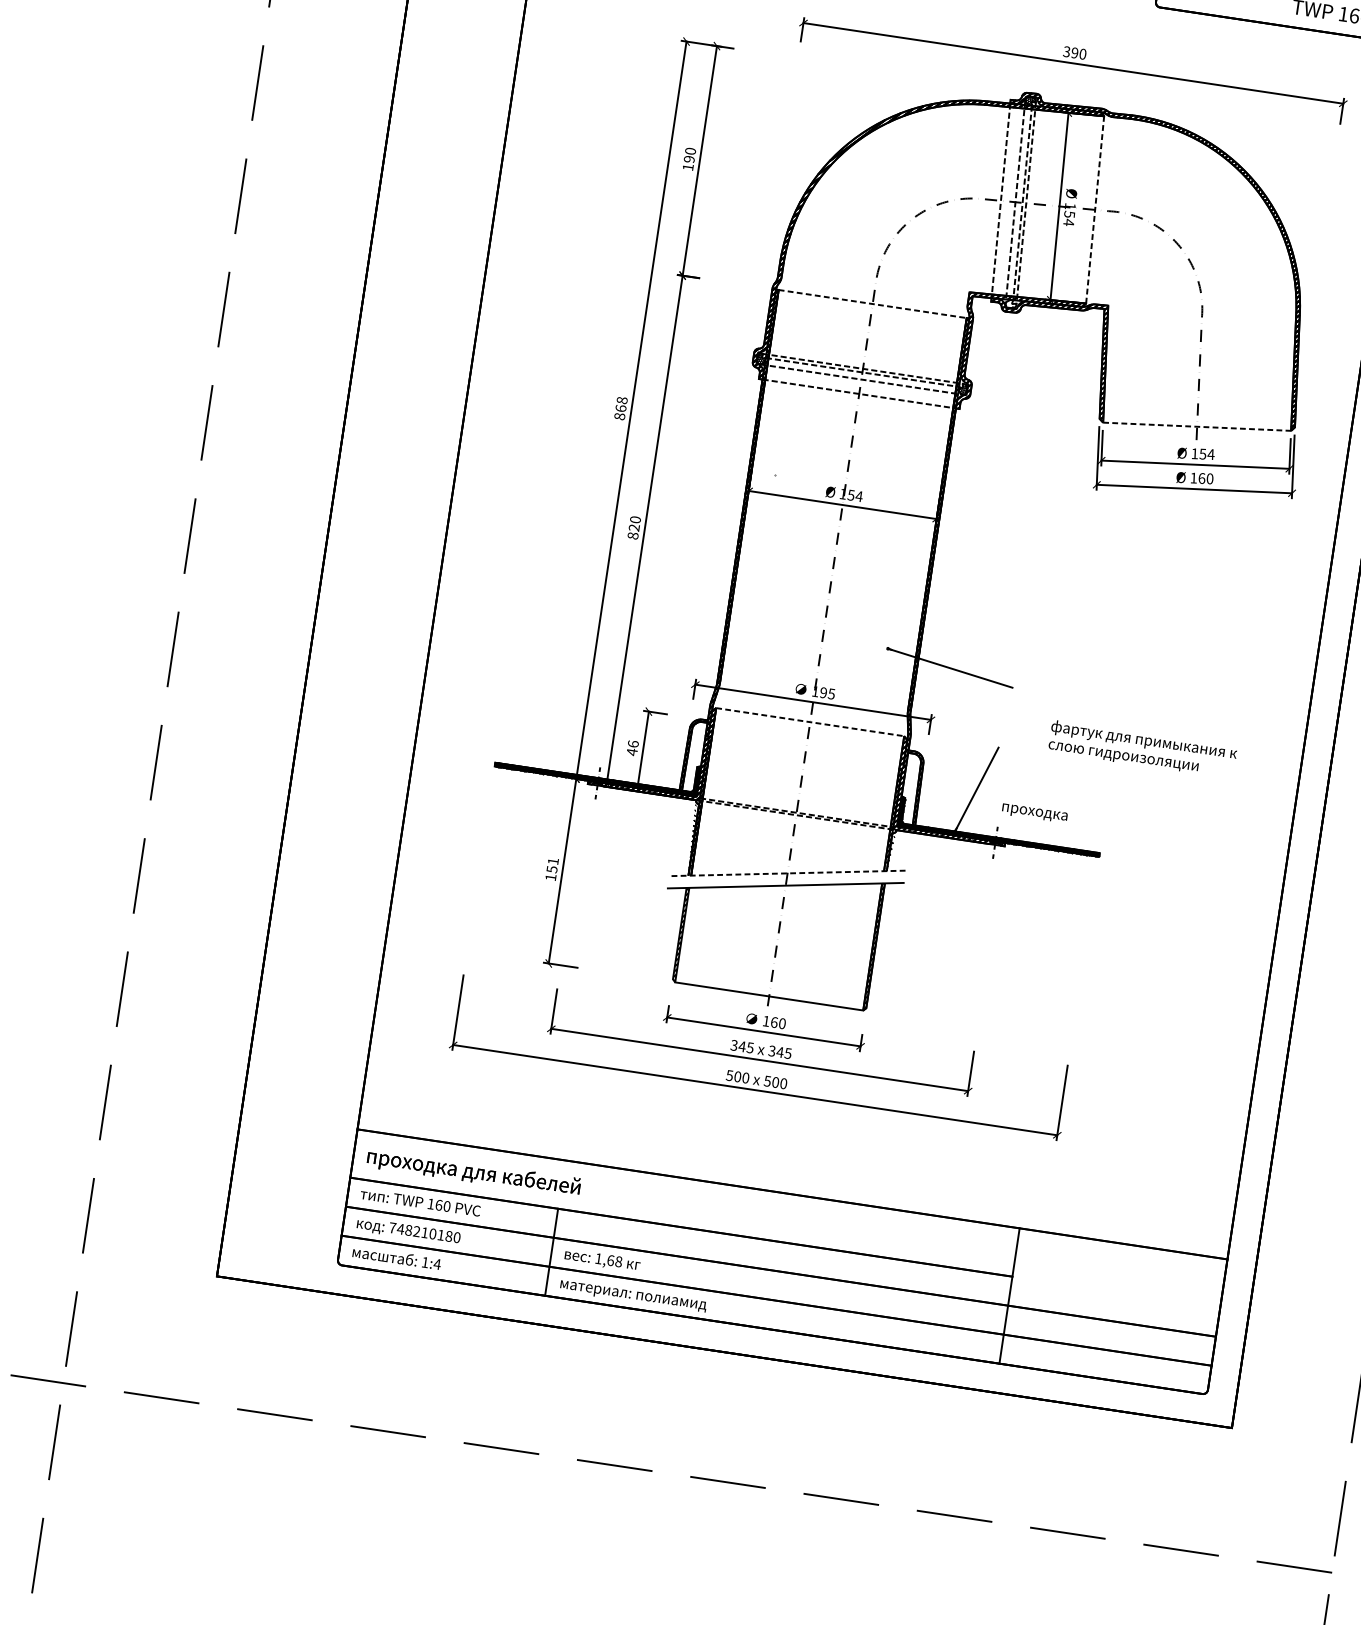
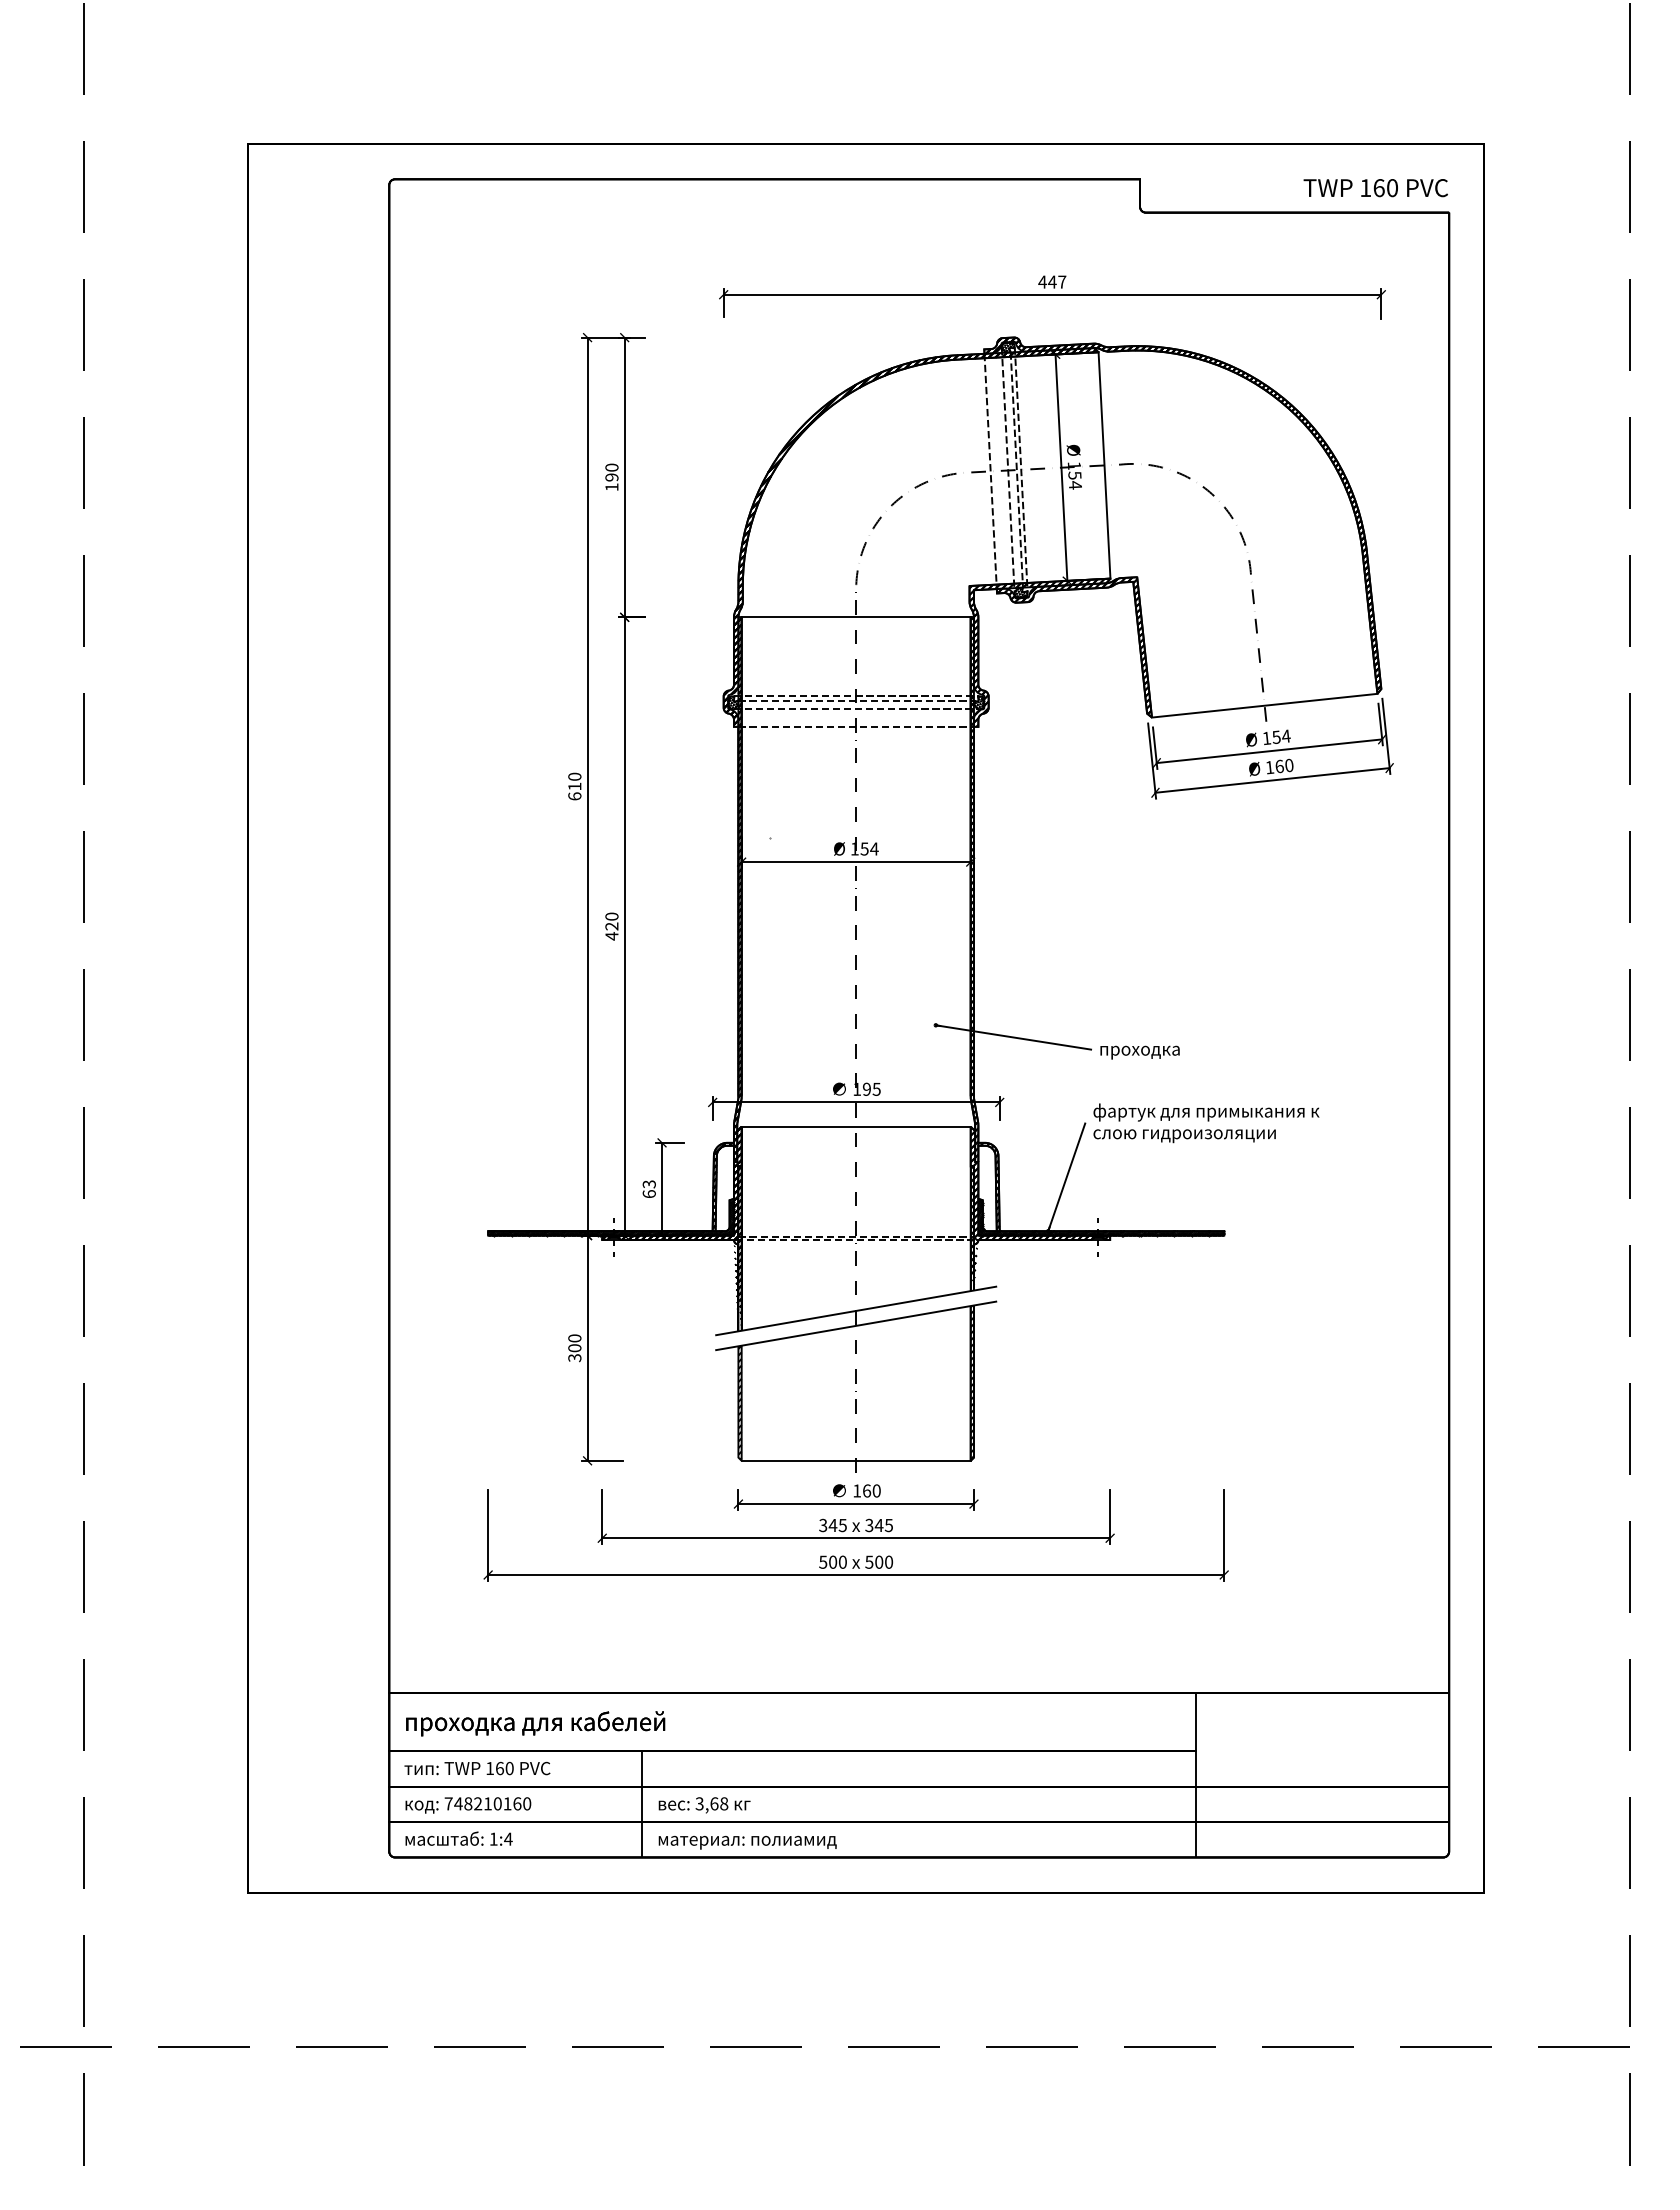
text: (1075, 52) -> (1052, 281), 390 -> 447
line: (1095, 209) -> (1104, 464), dashed -> solid
hatch: (1010, 303) -> (1020, 592), added
line: (872, 304) -> (856, 617), dashed -> solid
text: (620, 408) -> (574, 786), 868 -> 610
line: (1197, 426) -> (1265, 705), dashed -> solid
text: (632, 536) -> (611, 936), 820 -> 420
line: (810, 722) -> (856, 1126), dashed -> solid
text: (632, 748) -> (648, 1189), 46 -> 63
text: (1142, 749) -> (1206, 1123), moved
text: (1034, 813) -> (1139, 1052), moved
text: (551, 869) -> (574, 1348), 151 -> 300
line: (786, 873) -> (855, 1311), dashed -> solid
text: (449, 1236) -> (517, 1803), 748210180 -> 748210160
text: (598, 1258) -> (699, 1803), 1,68 -> 3,68

